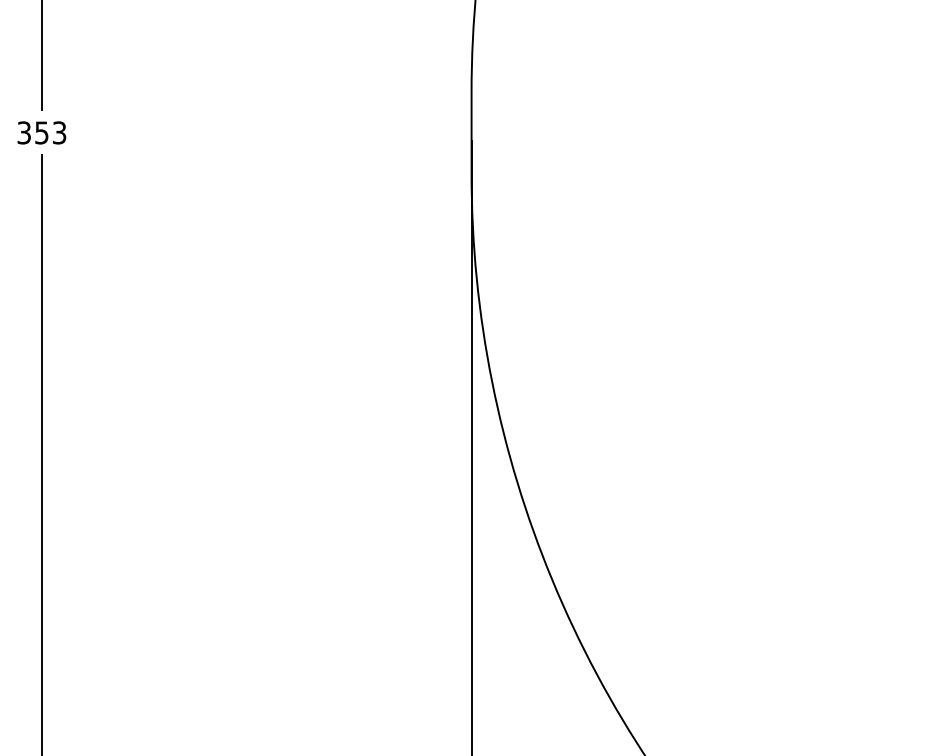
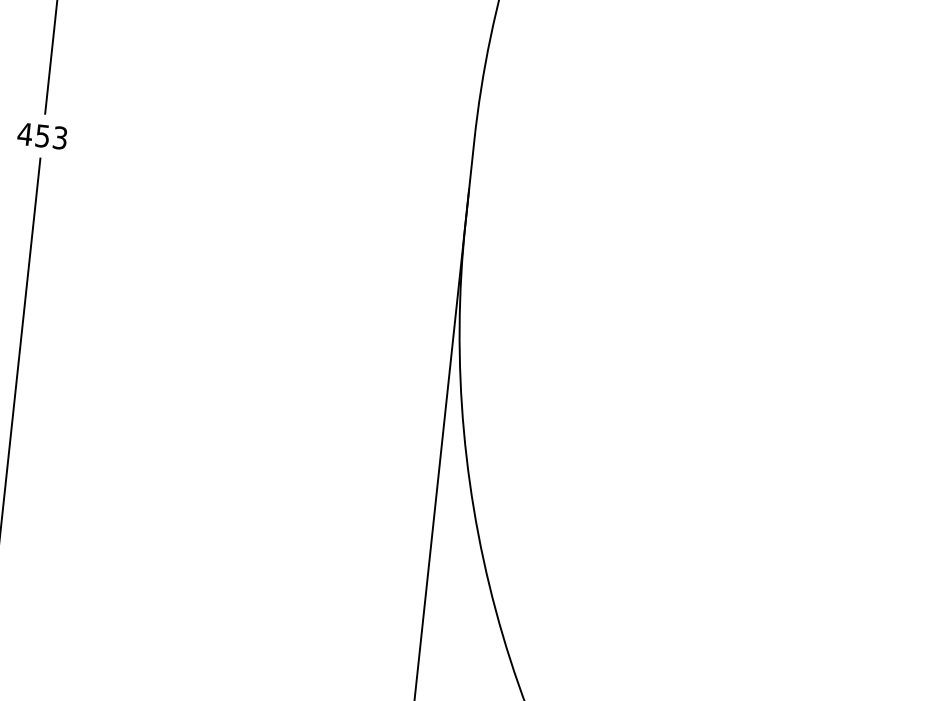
text: (23, 132) -> (24, 133), 353 -> 453

